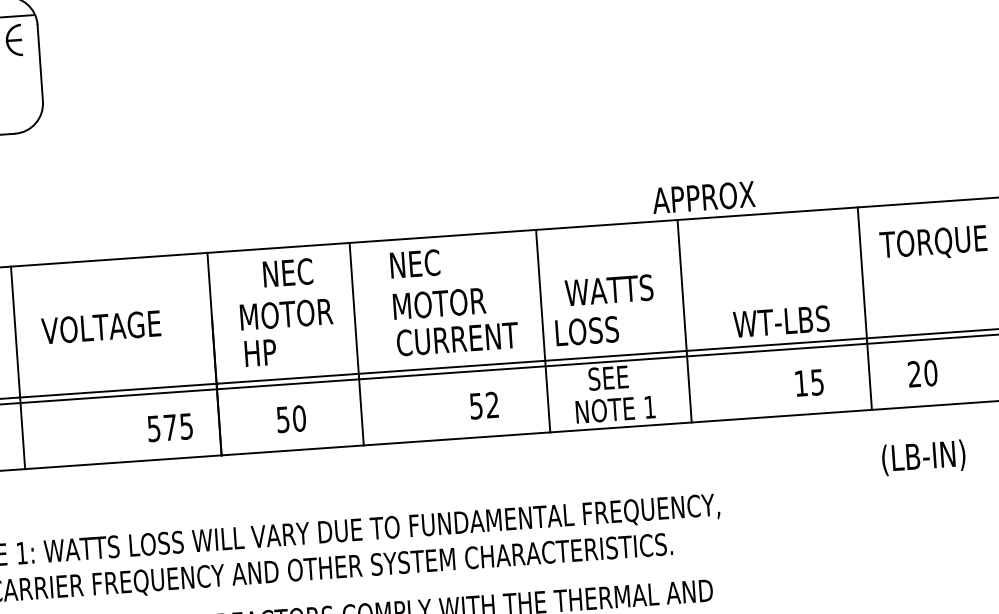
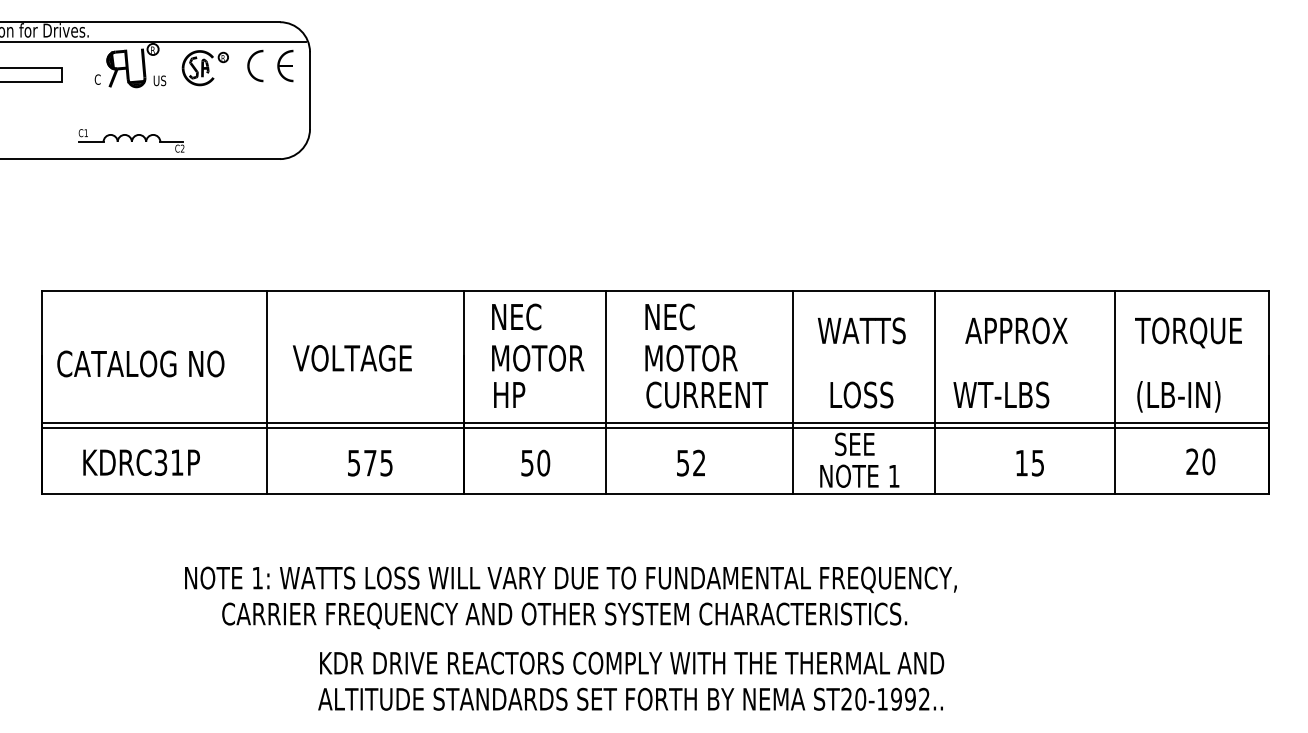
text: (703, 197) -> (1016, 330), moved
text: (287, 272) -> (516, 316), moved
text: (608, 290) -> (861, 330), moved
text: (781, 321) -> (1001, 394), moved
text: (586, 330) -> (861, 394), moved
text: (922, 373) -> (1200, 461), moved
text: (808, 383) -> (1029, 463), moved
text: (483, 405) -> (690, 462), moved
text: (170, 427) -> (370, 463), moved
text: (923, 457) -> (1178, 396), moved

